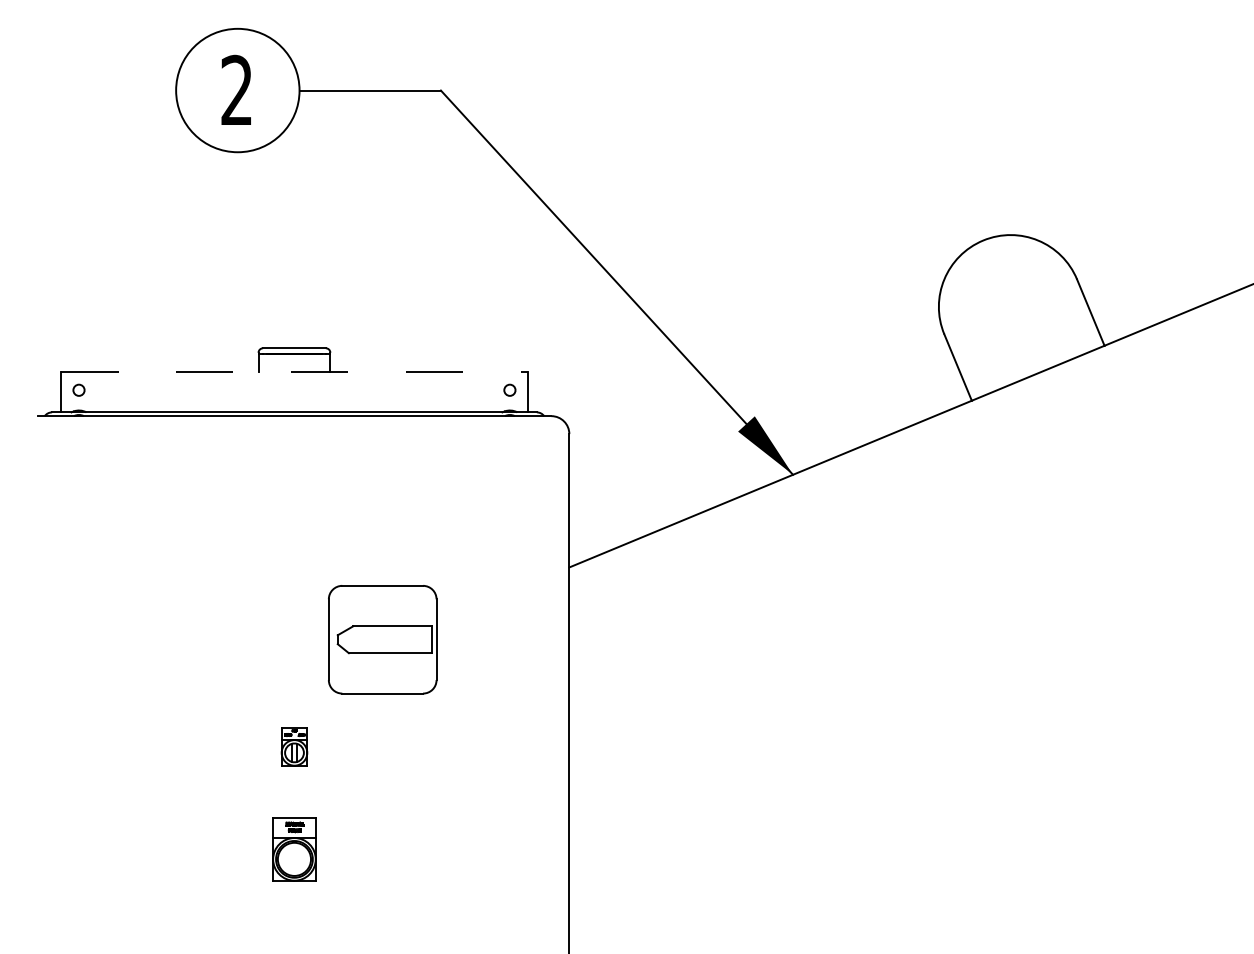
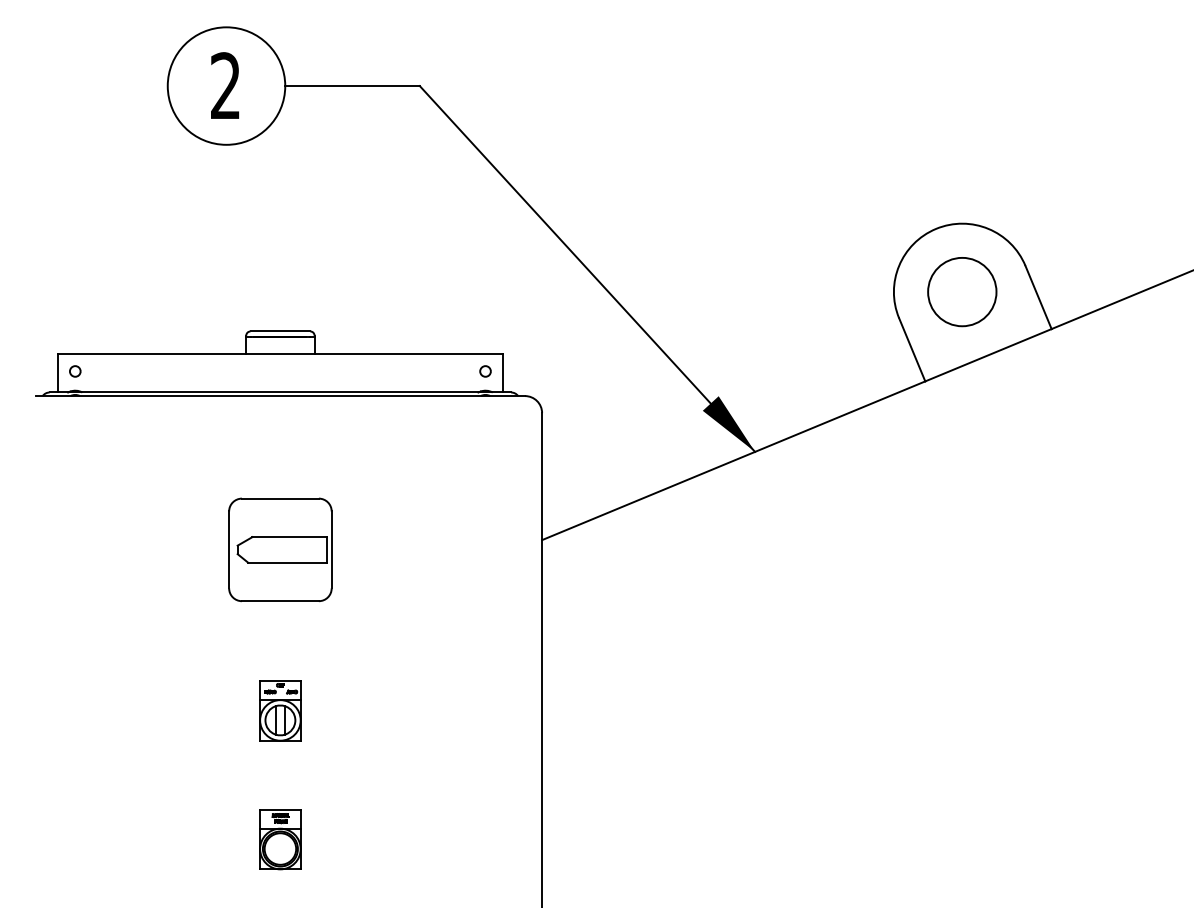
circle: (1010, 307) -> (962, 292), added
line: (294, 372) -> (280, 354), dashed -> solid
part: (382, 639) -> (280, 549), moved
part: (294, 746) -> (280, 710), size x1.67
part: (294, 849) -> (280, 839), moved

